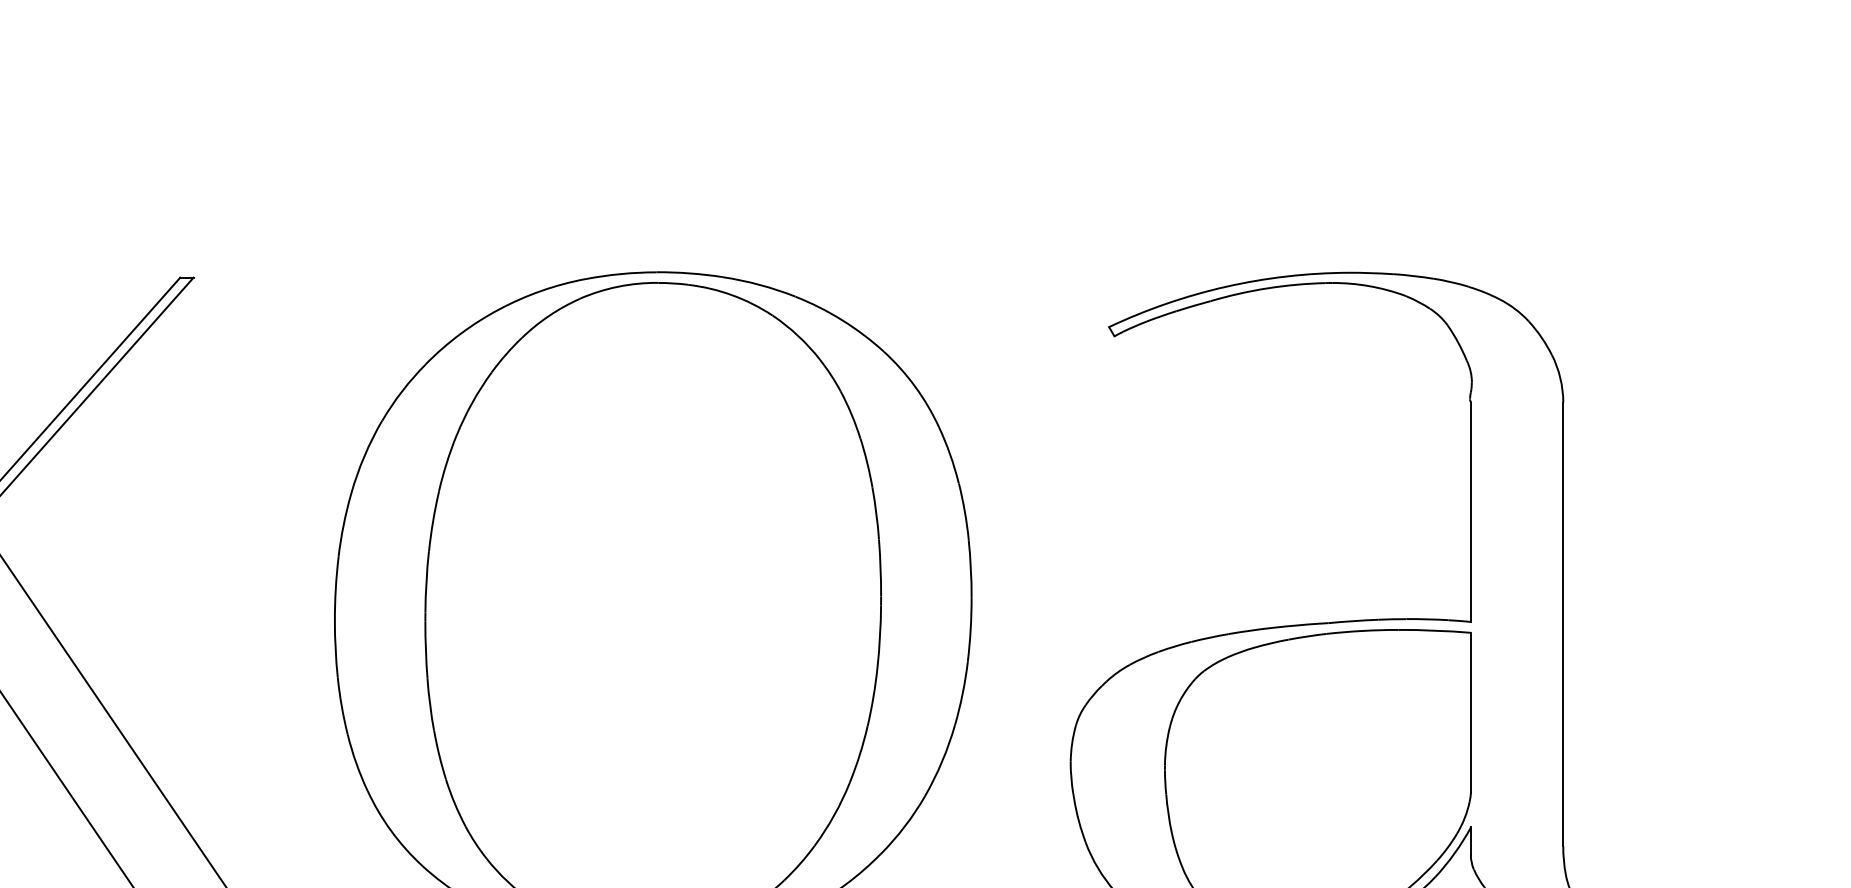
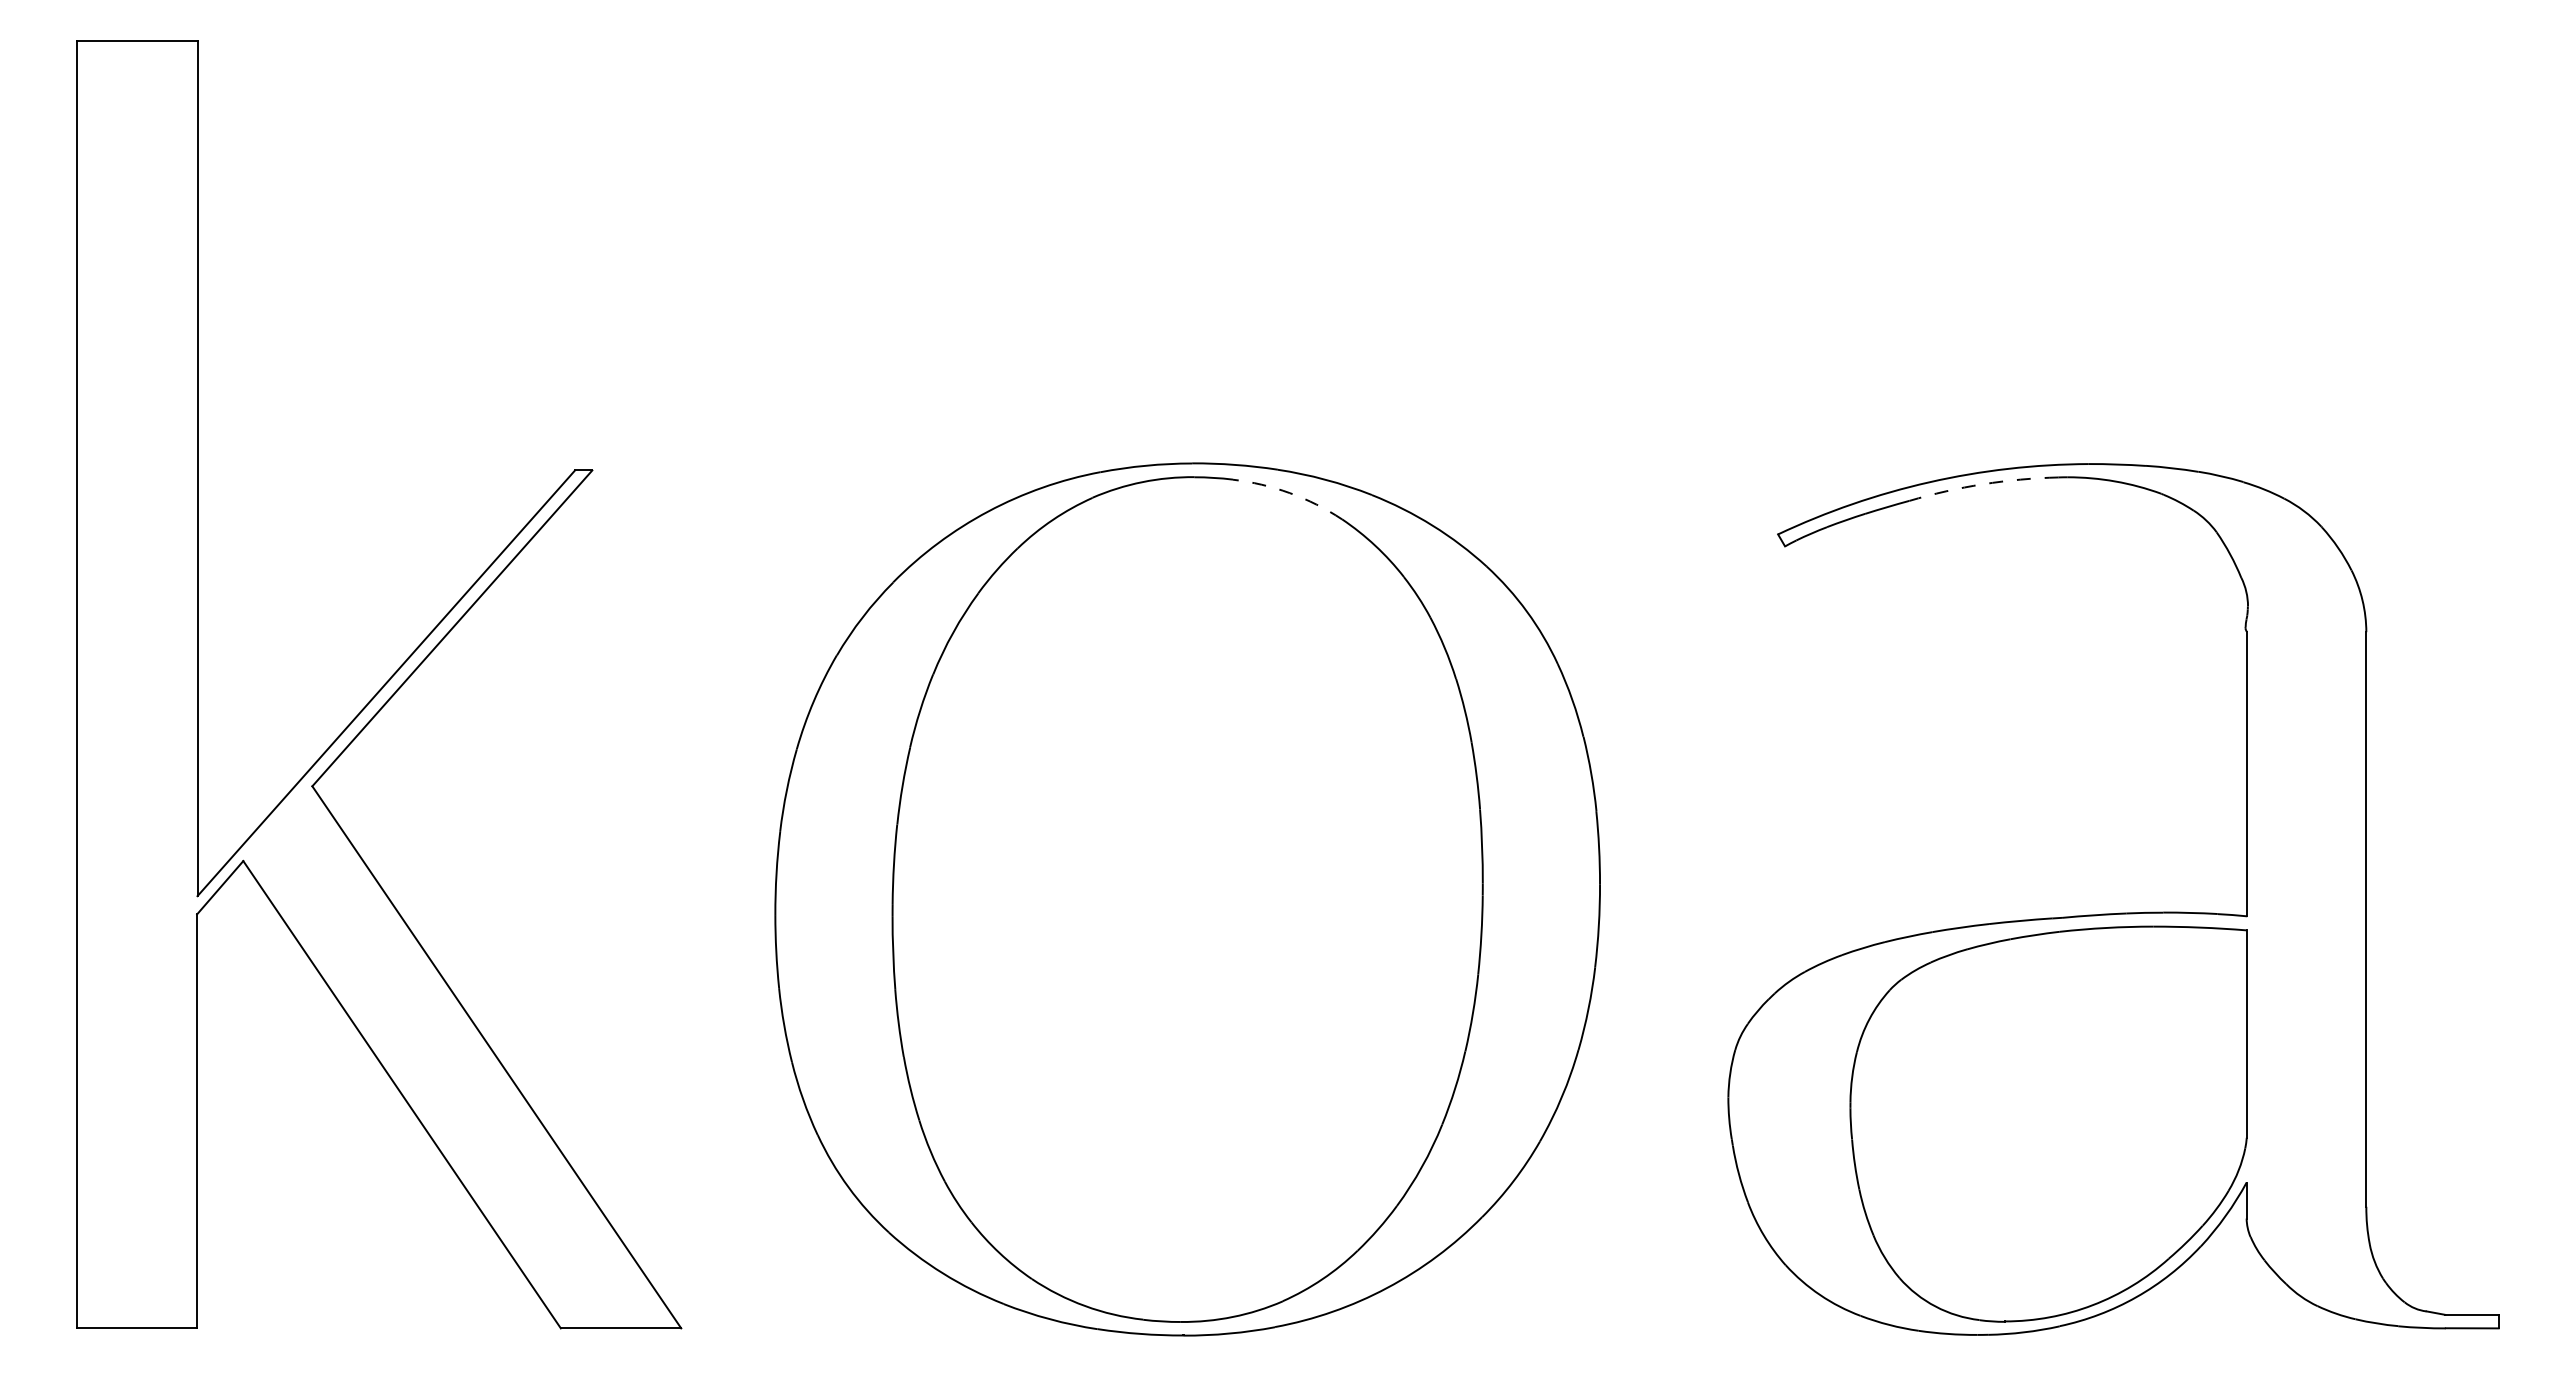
arc: (1267, 288) -> (1983, 484), solid -> dashed
arc: (731, 295) -> (1289, 493), solid -> dashed

